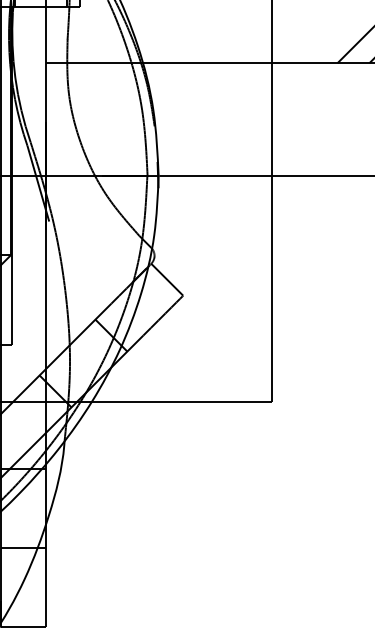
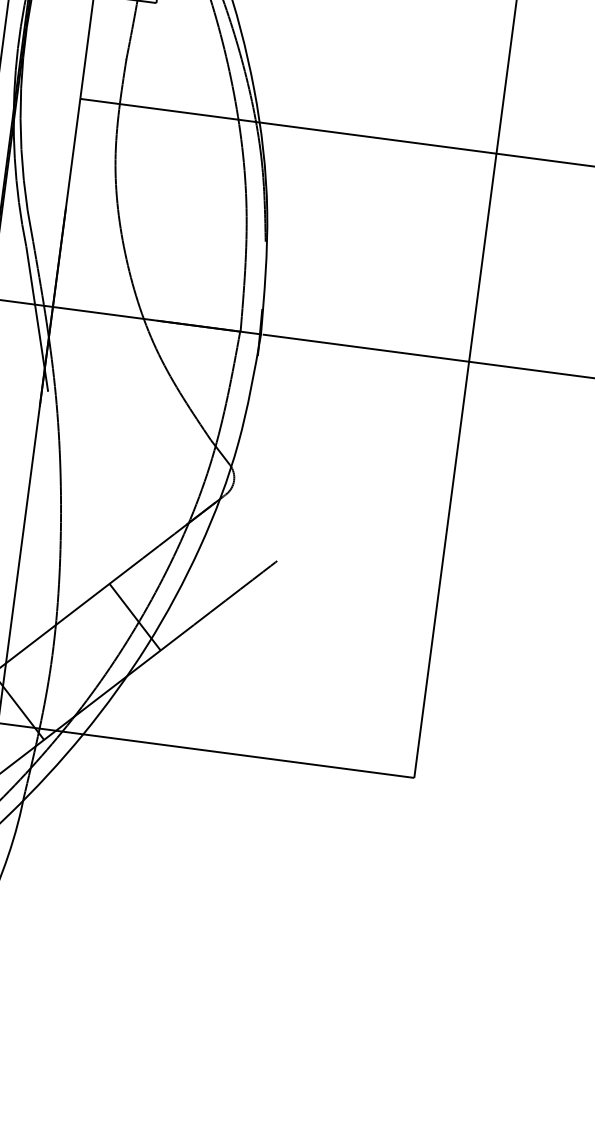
line: (167, 279) -> (252, 527), removed

